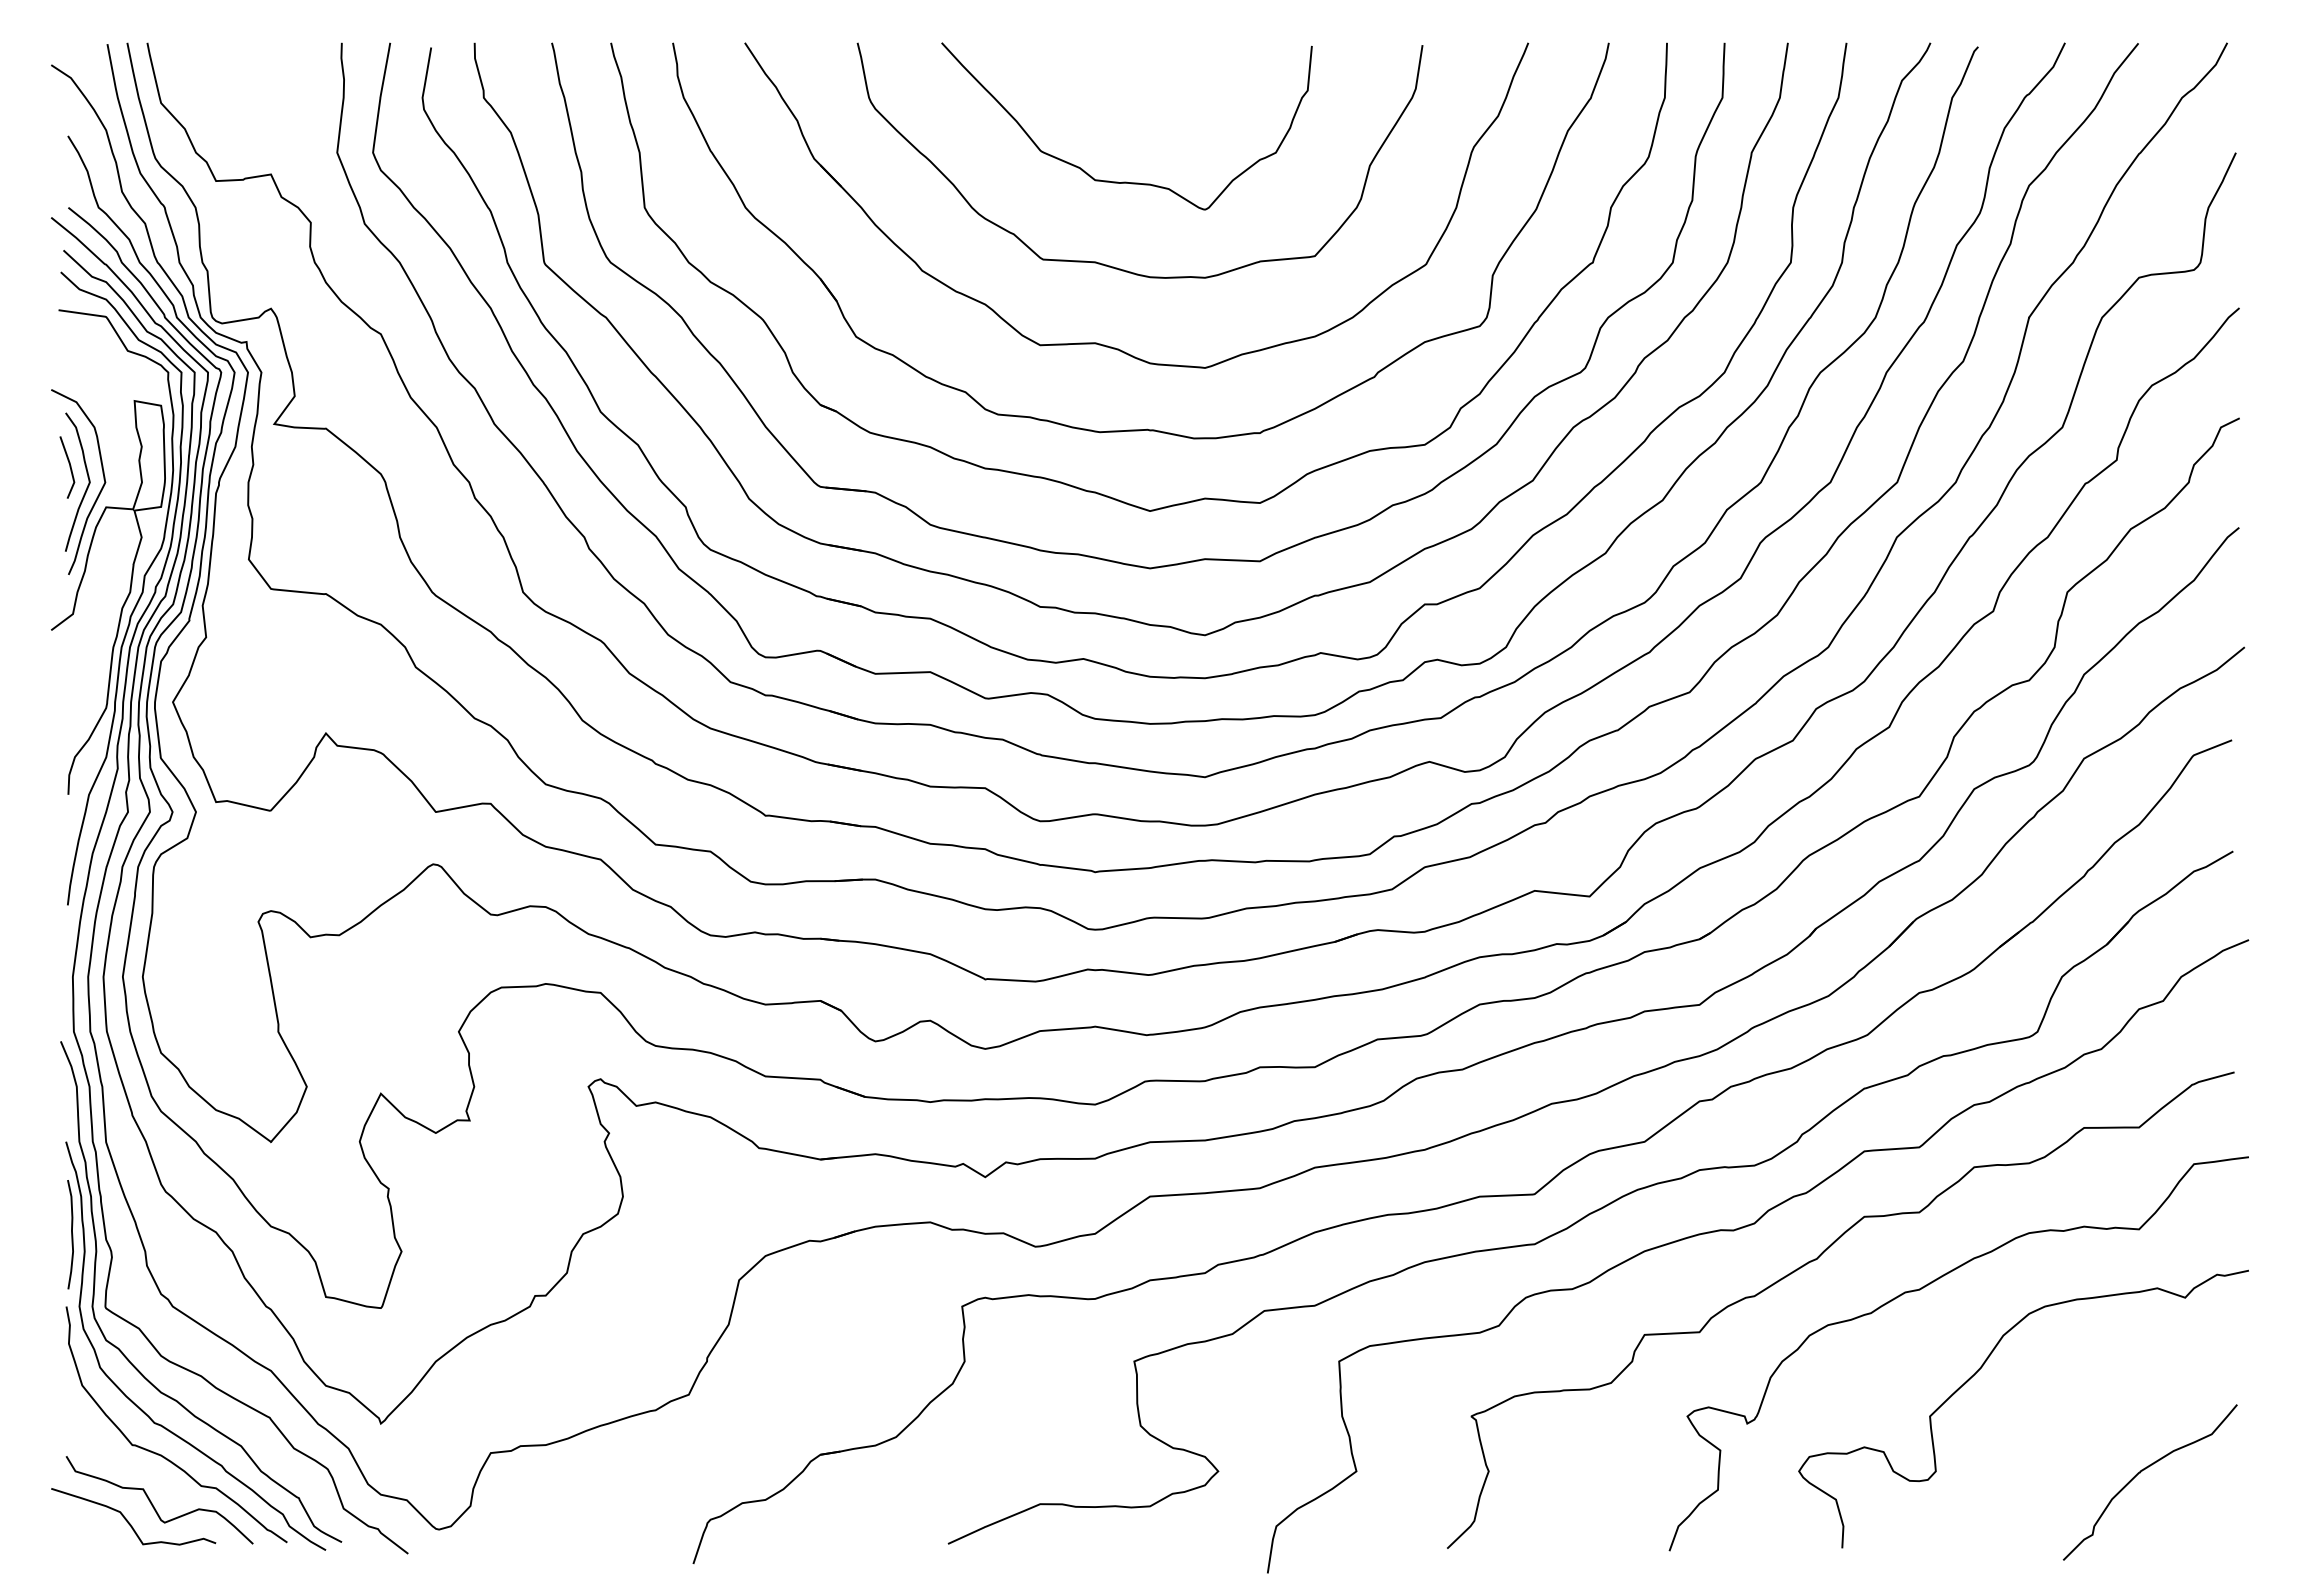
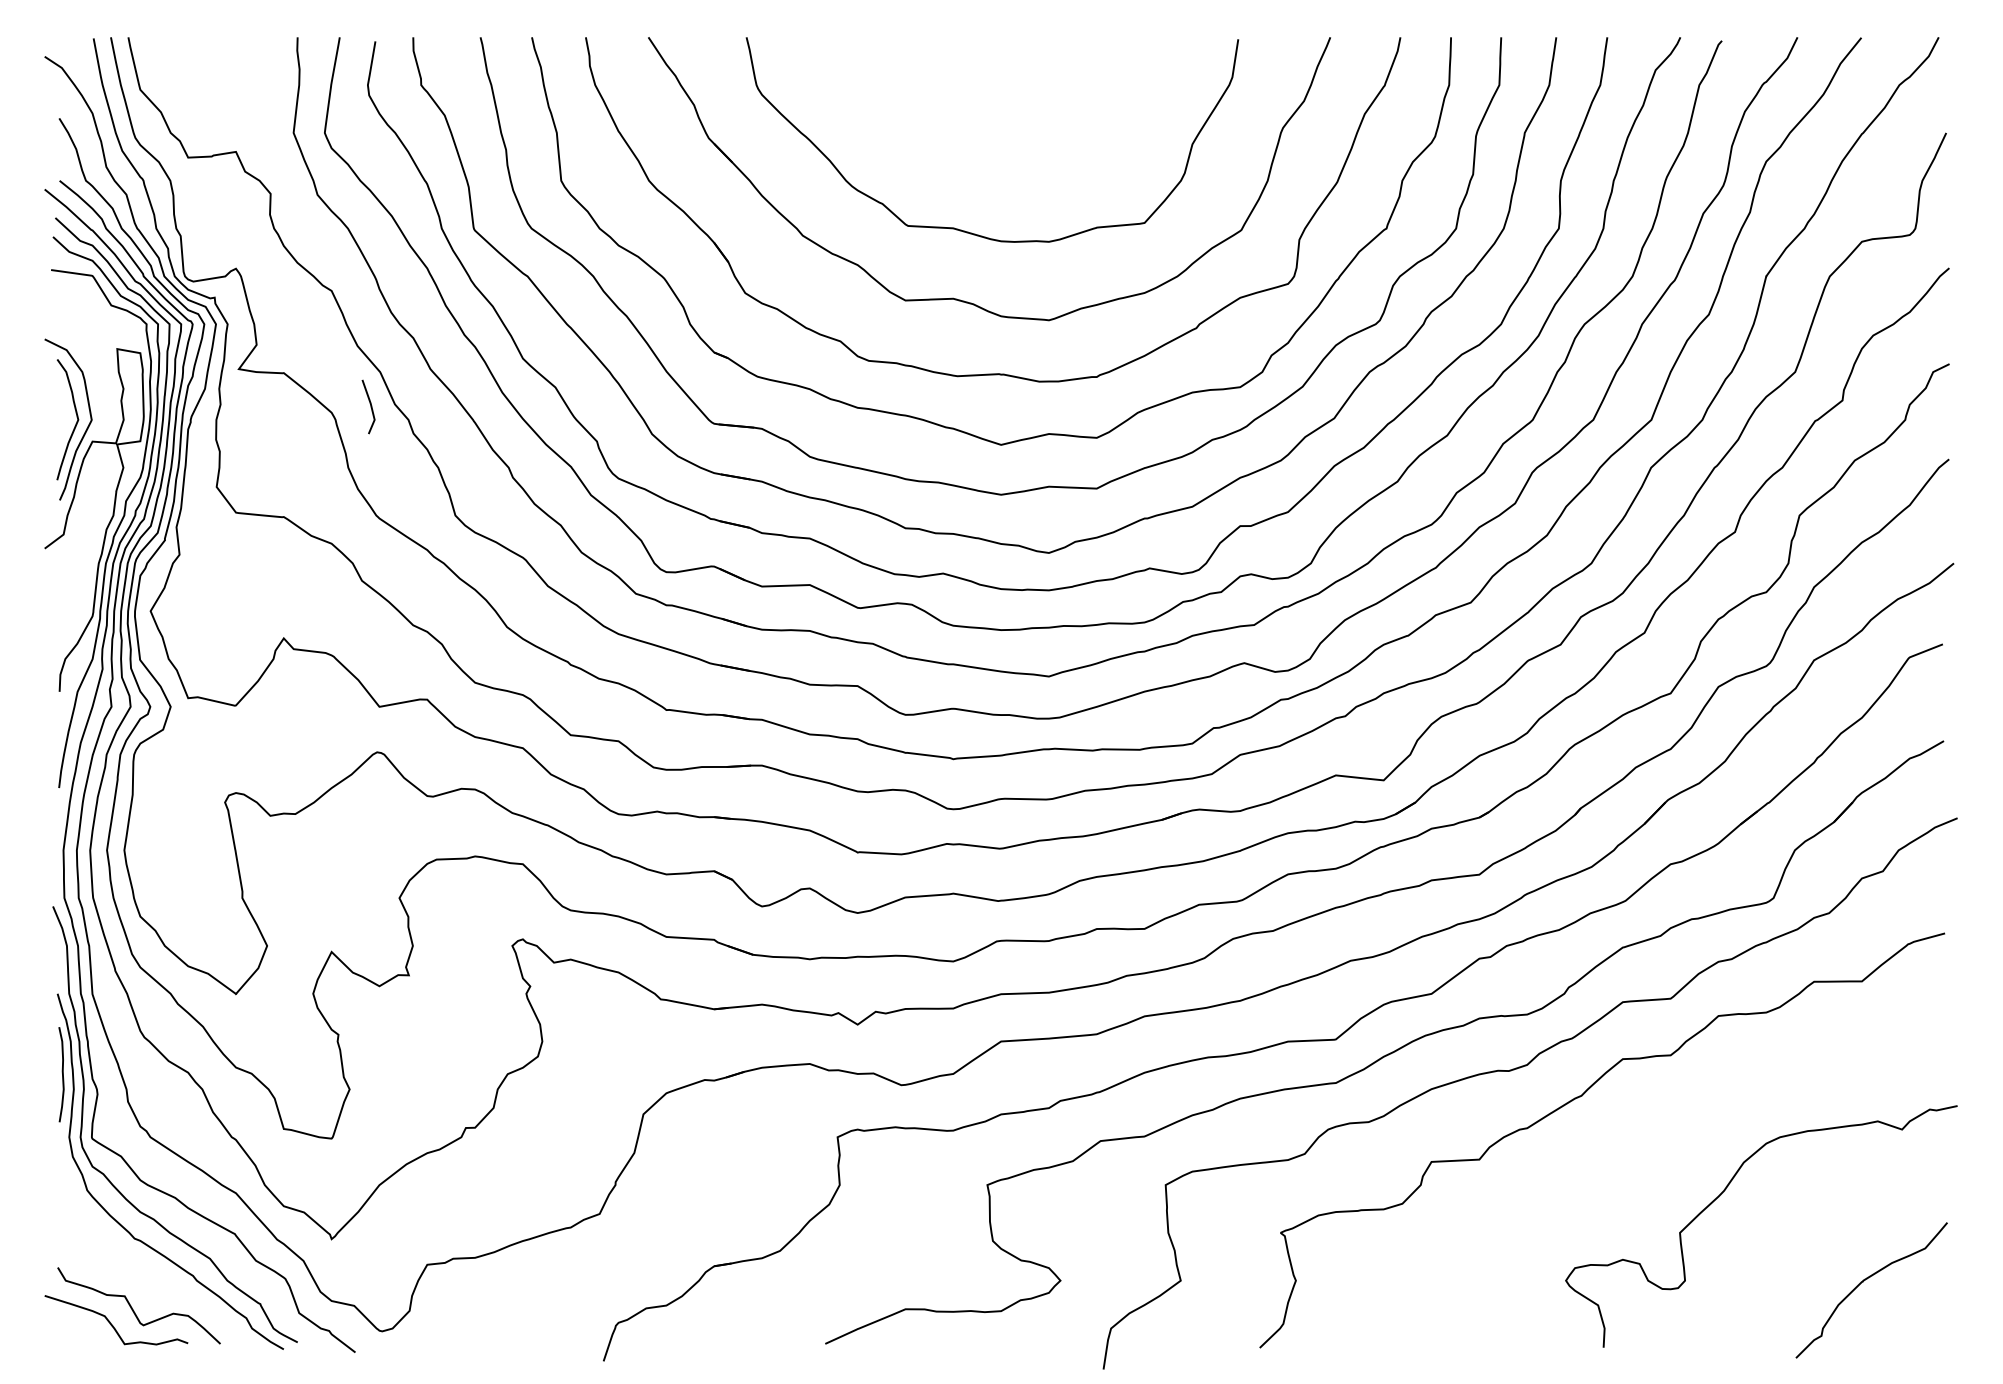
curve: (1126, 181) -> (980, 158), removed
line: (69, 467) -> (370, 406), moved
curve: (1920, 1290) -> (1671, 1123), removed
curve: (161, 1454) -> (140, 1266), removed

